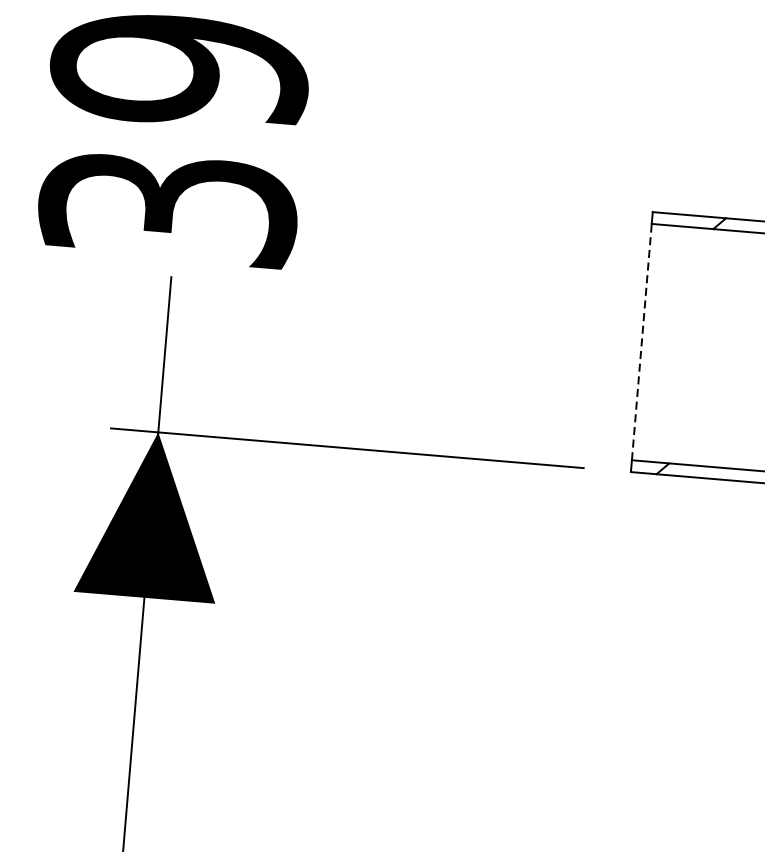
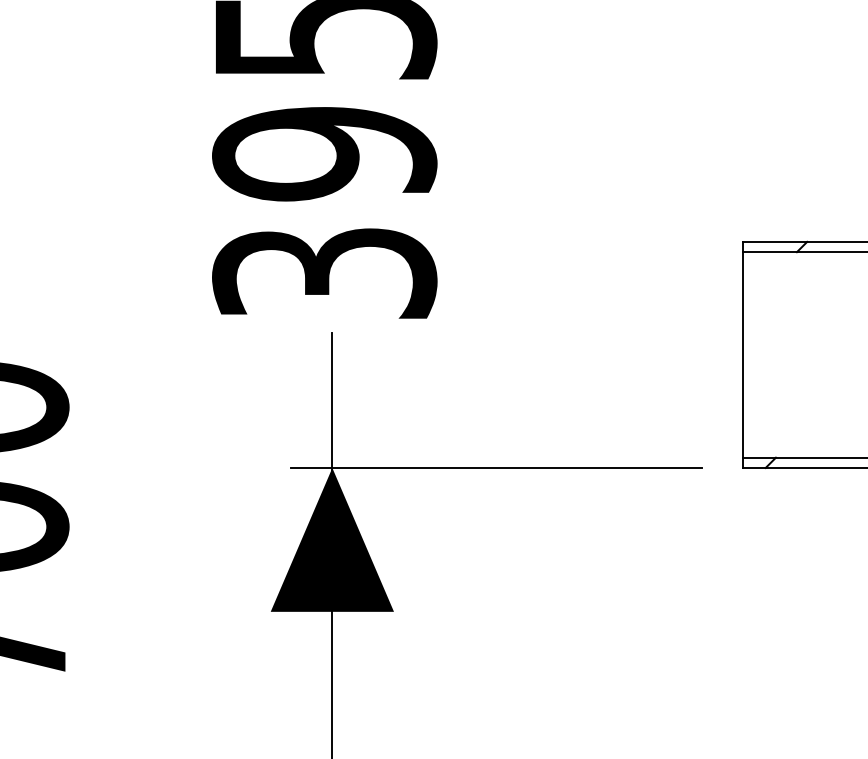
line: (641, 341) -> (743, 354), dashed -> solid

